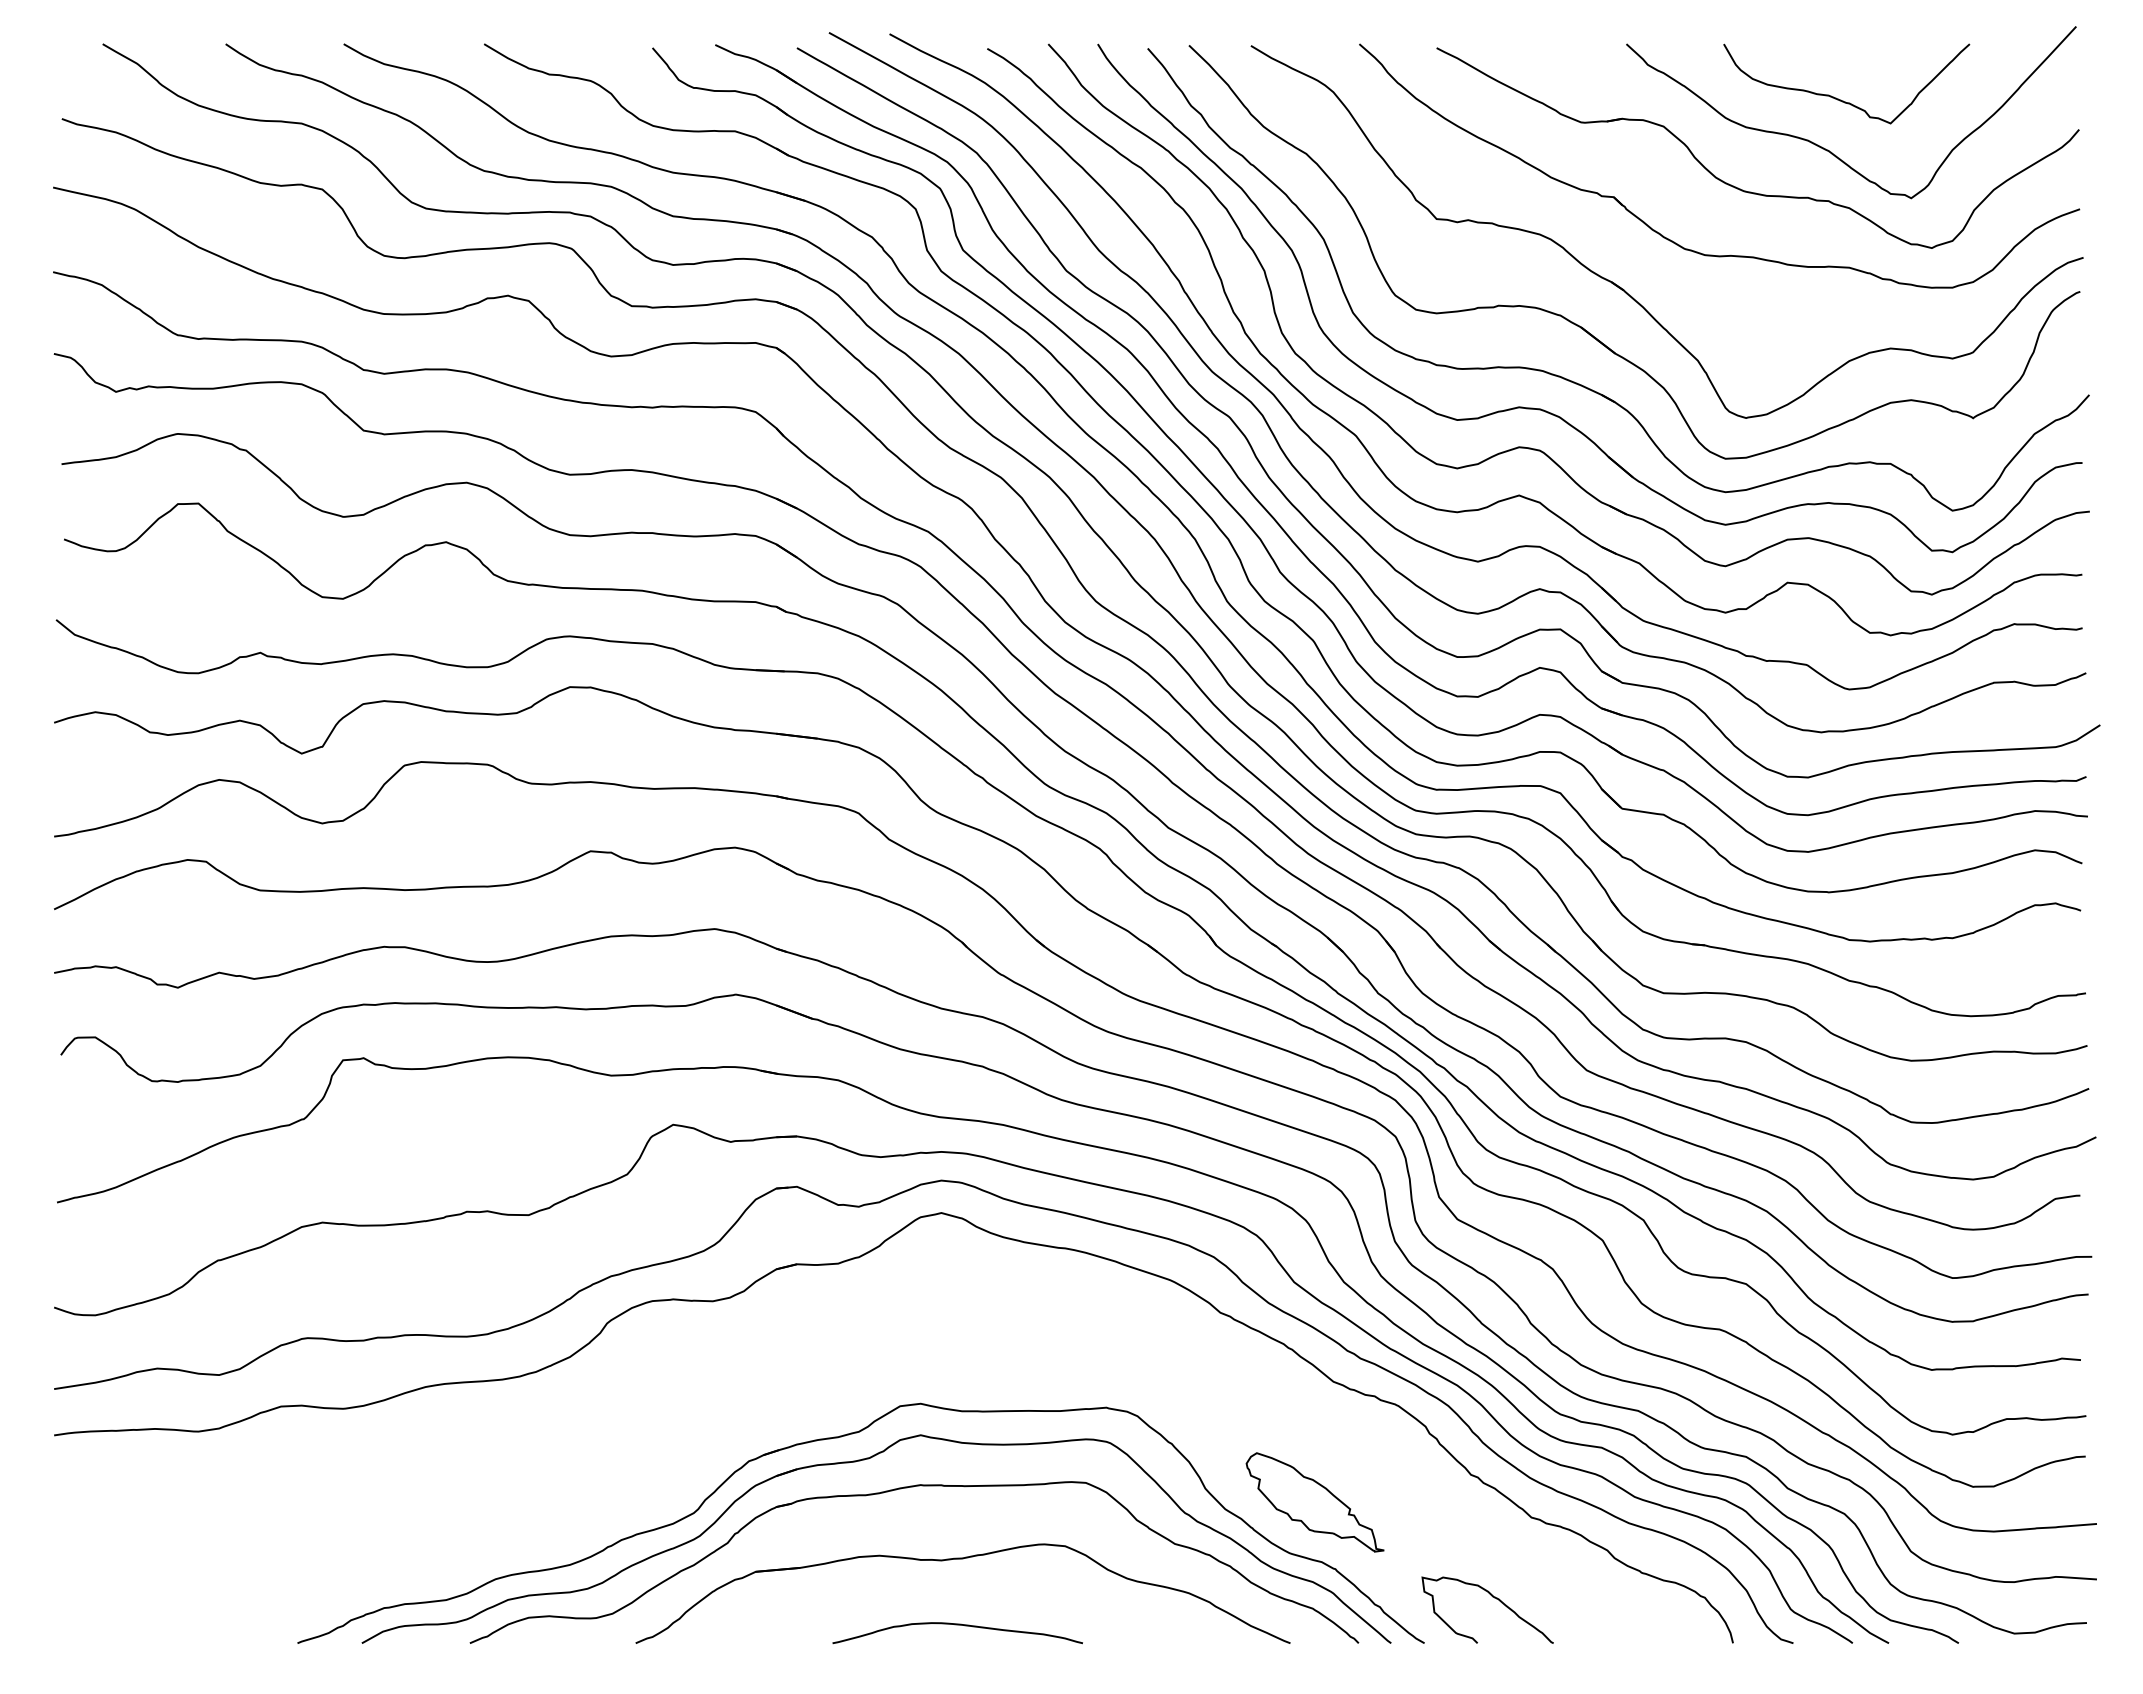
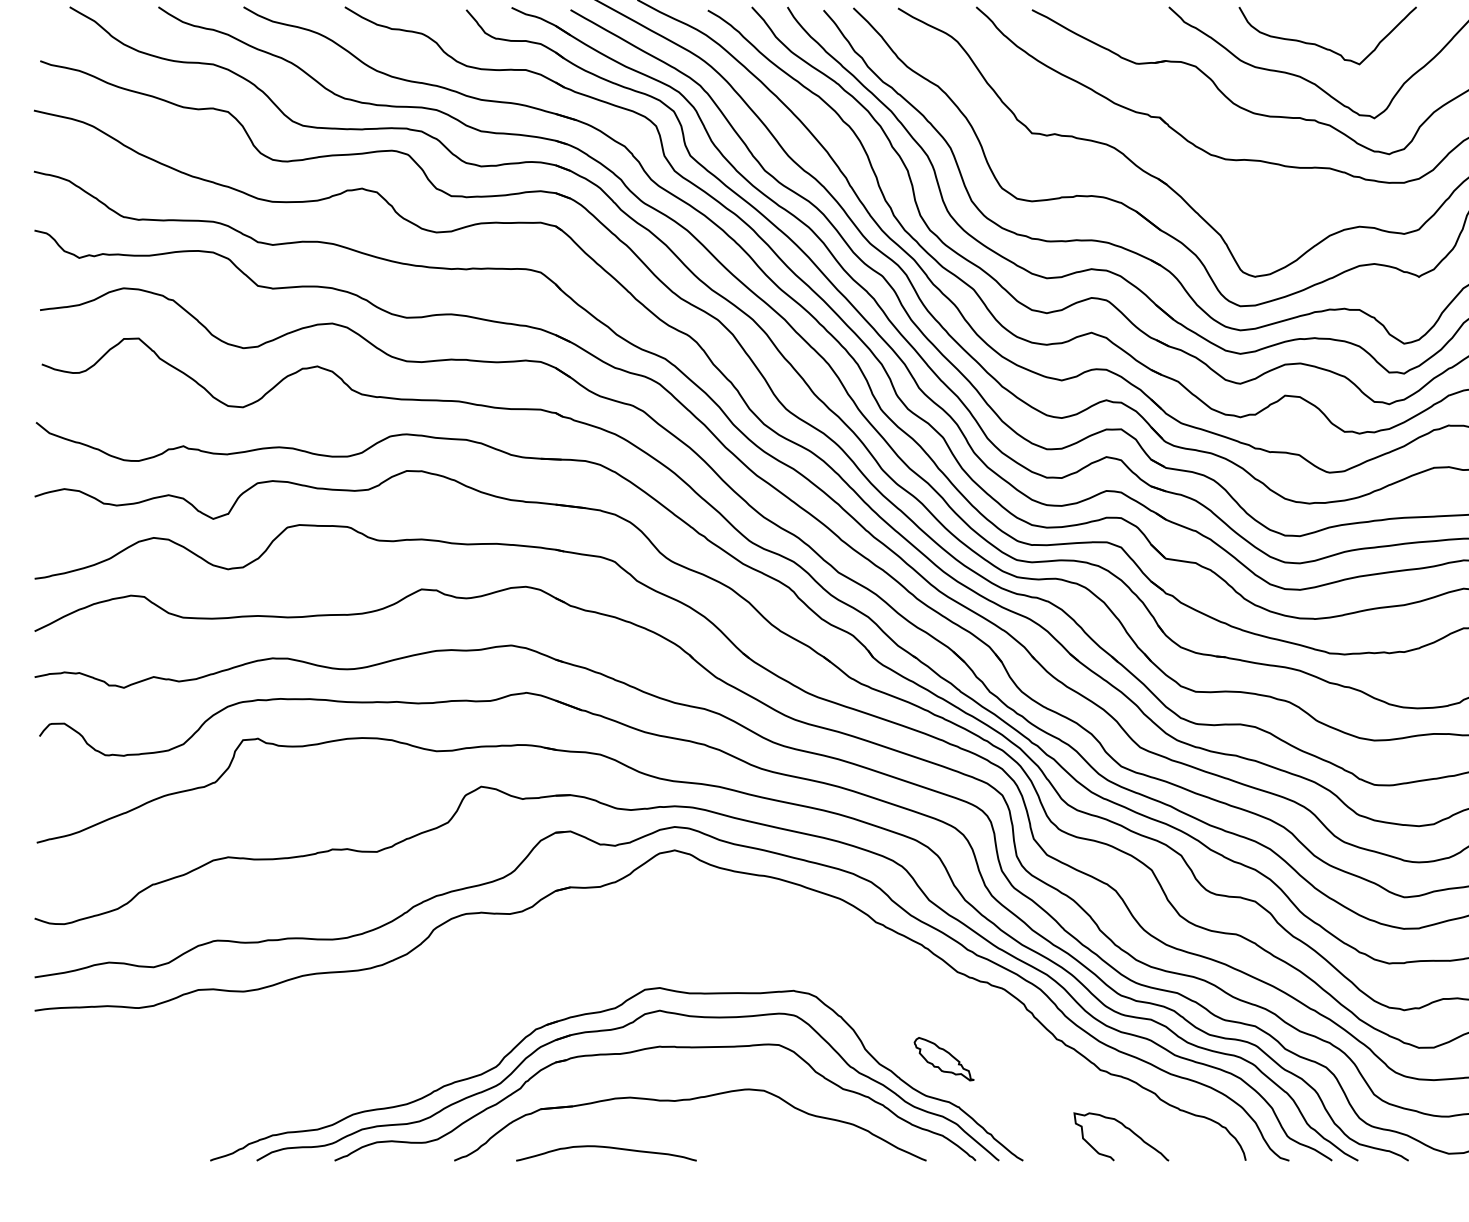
part: (1314, 1502) -> (943, 1059), size x0.6
curve: (1492, 1597) -> (1124, 1127), moved
curve: (957, 1625) -> (606, 1147), moved

